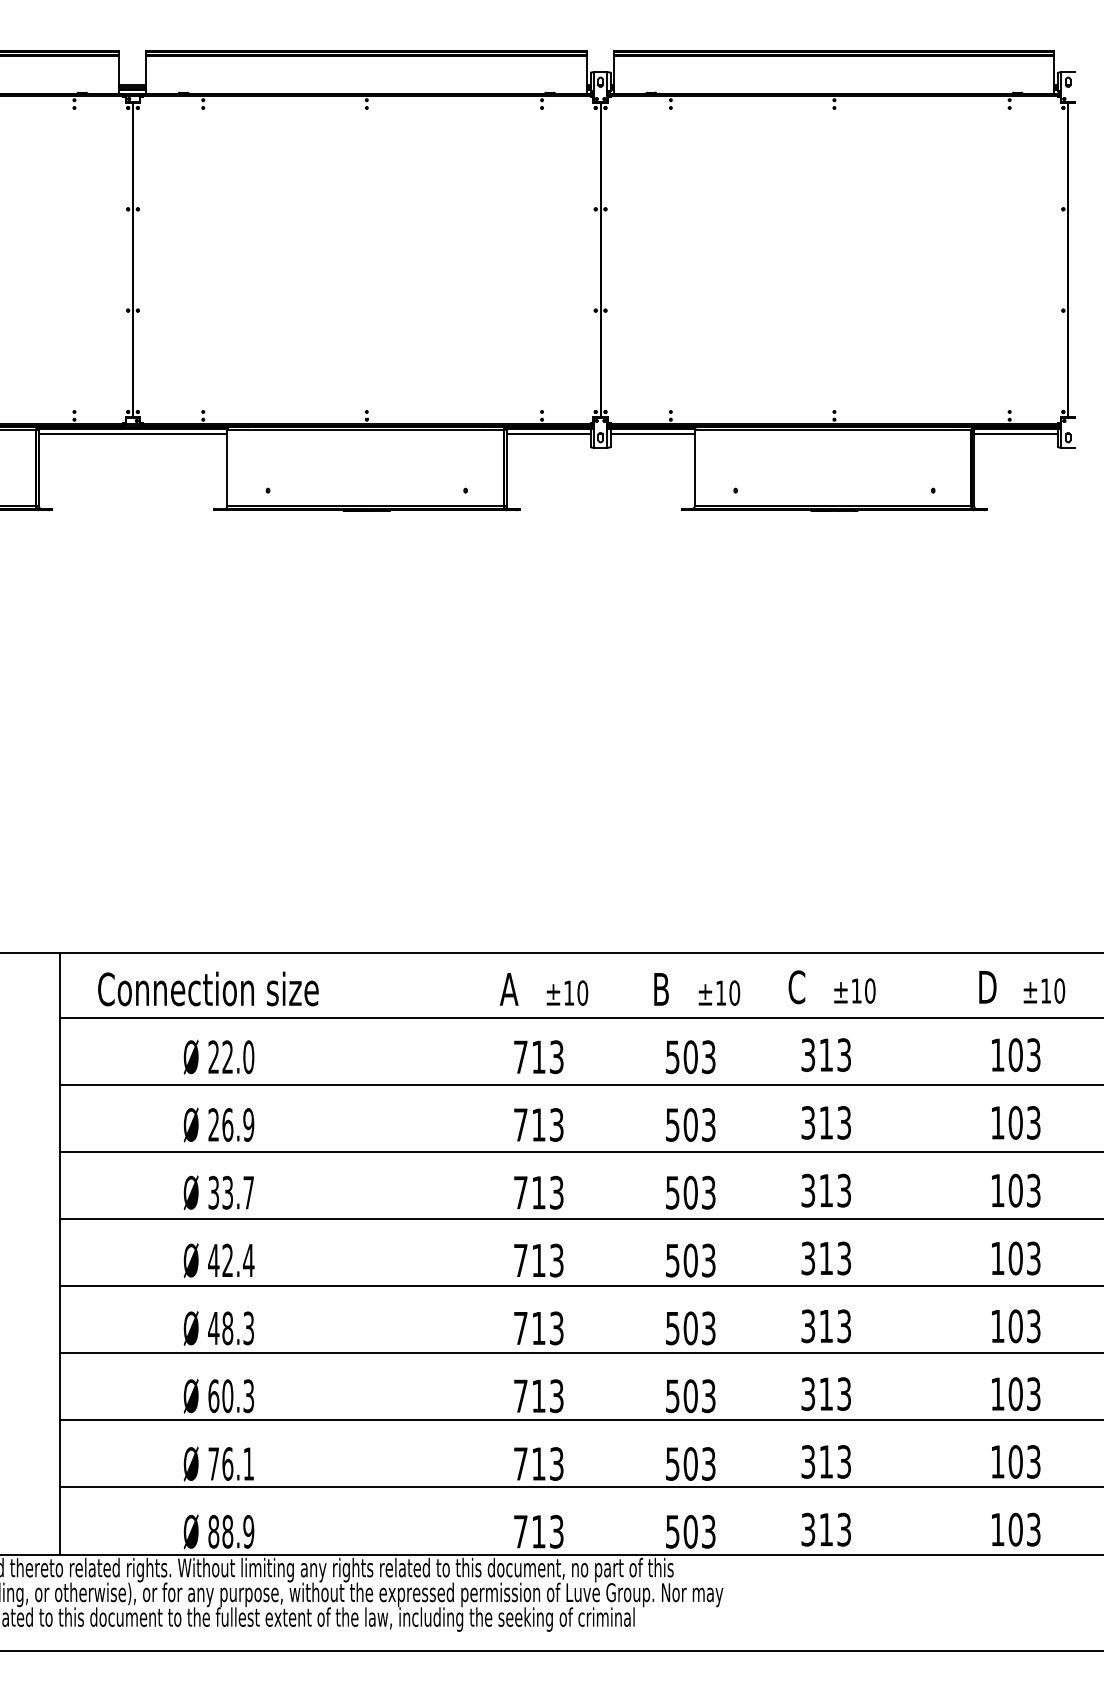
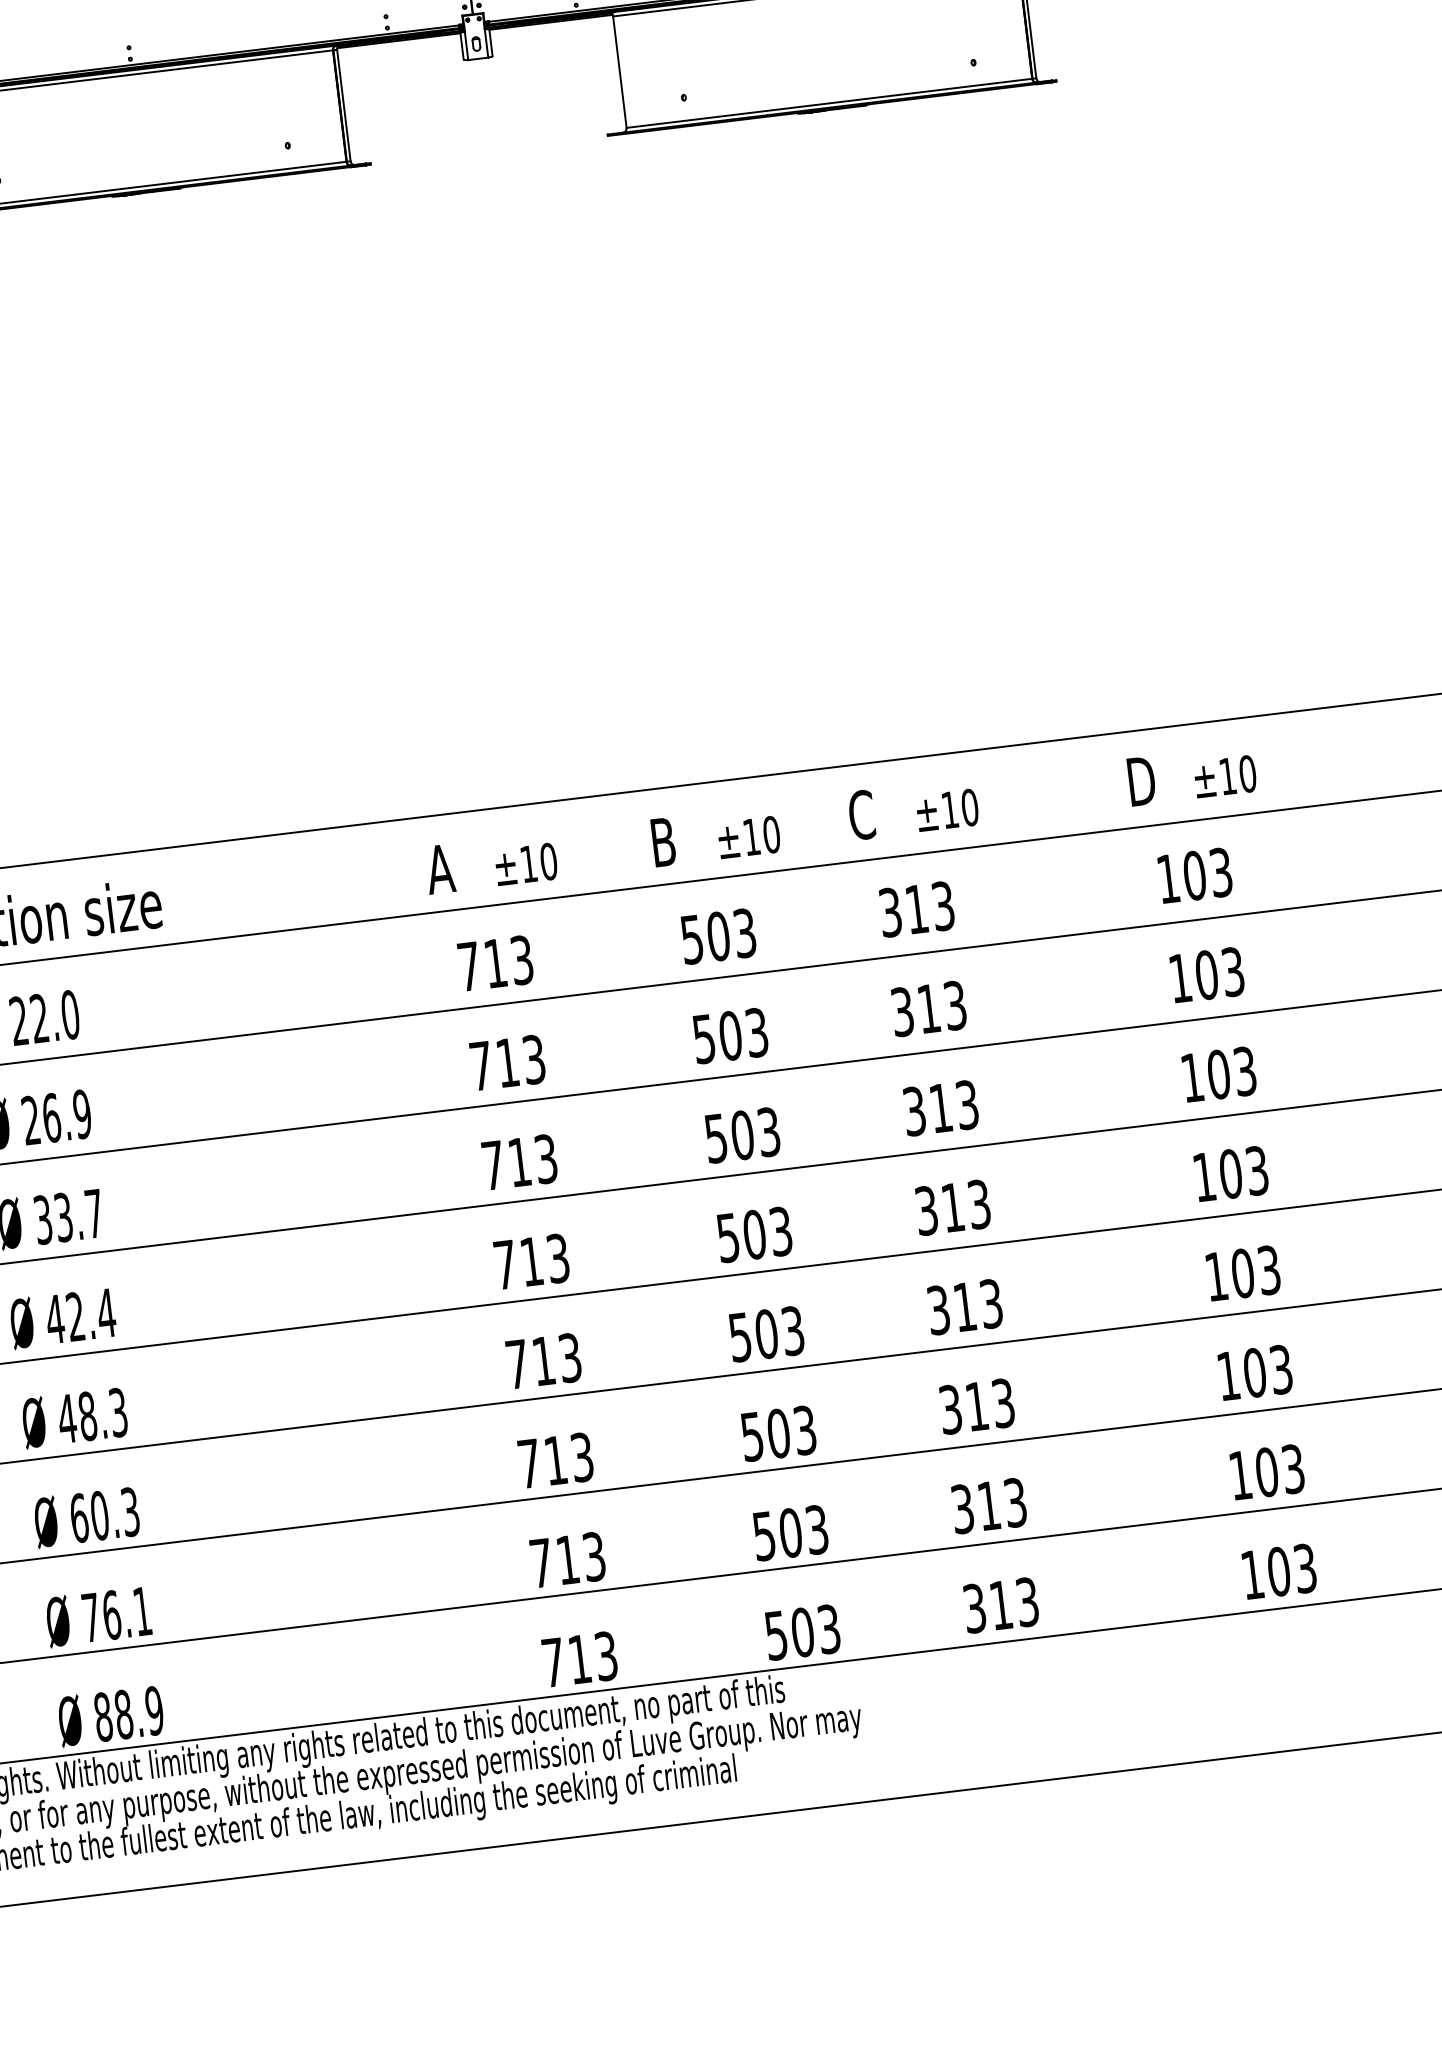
line: (548, 434) -> (399, 48), removed
line: (652, 434) -> (551, 30), removed

